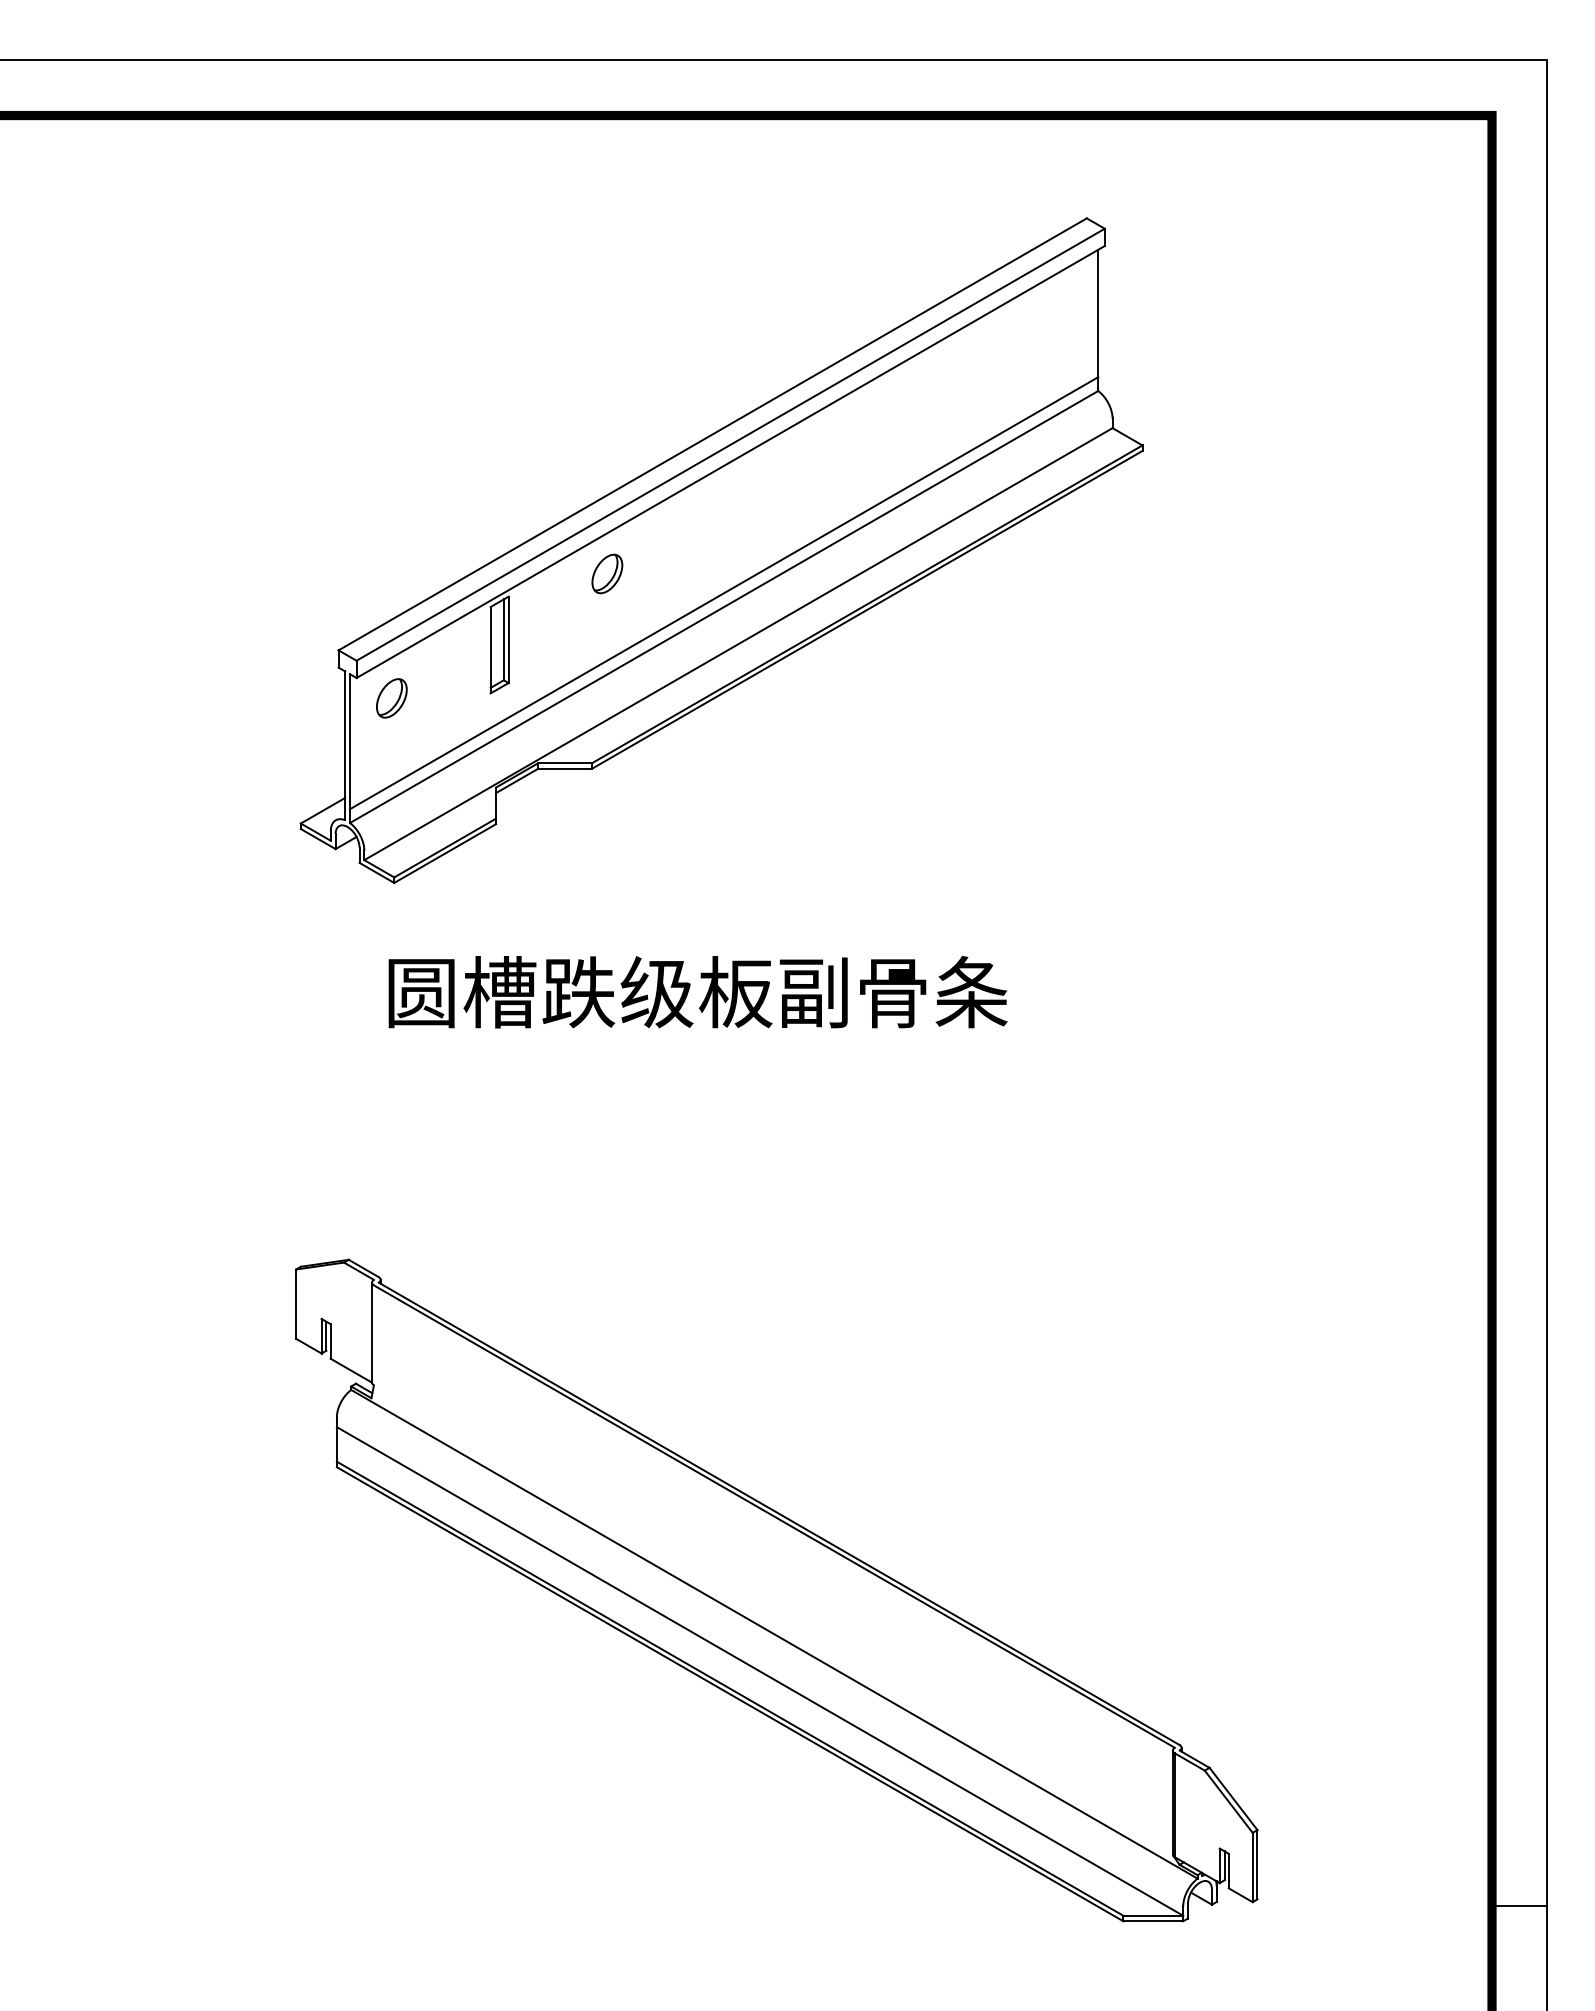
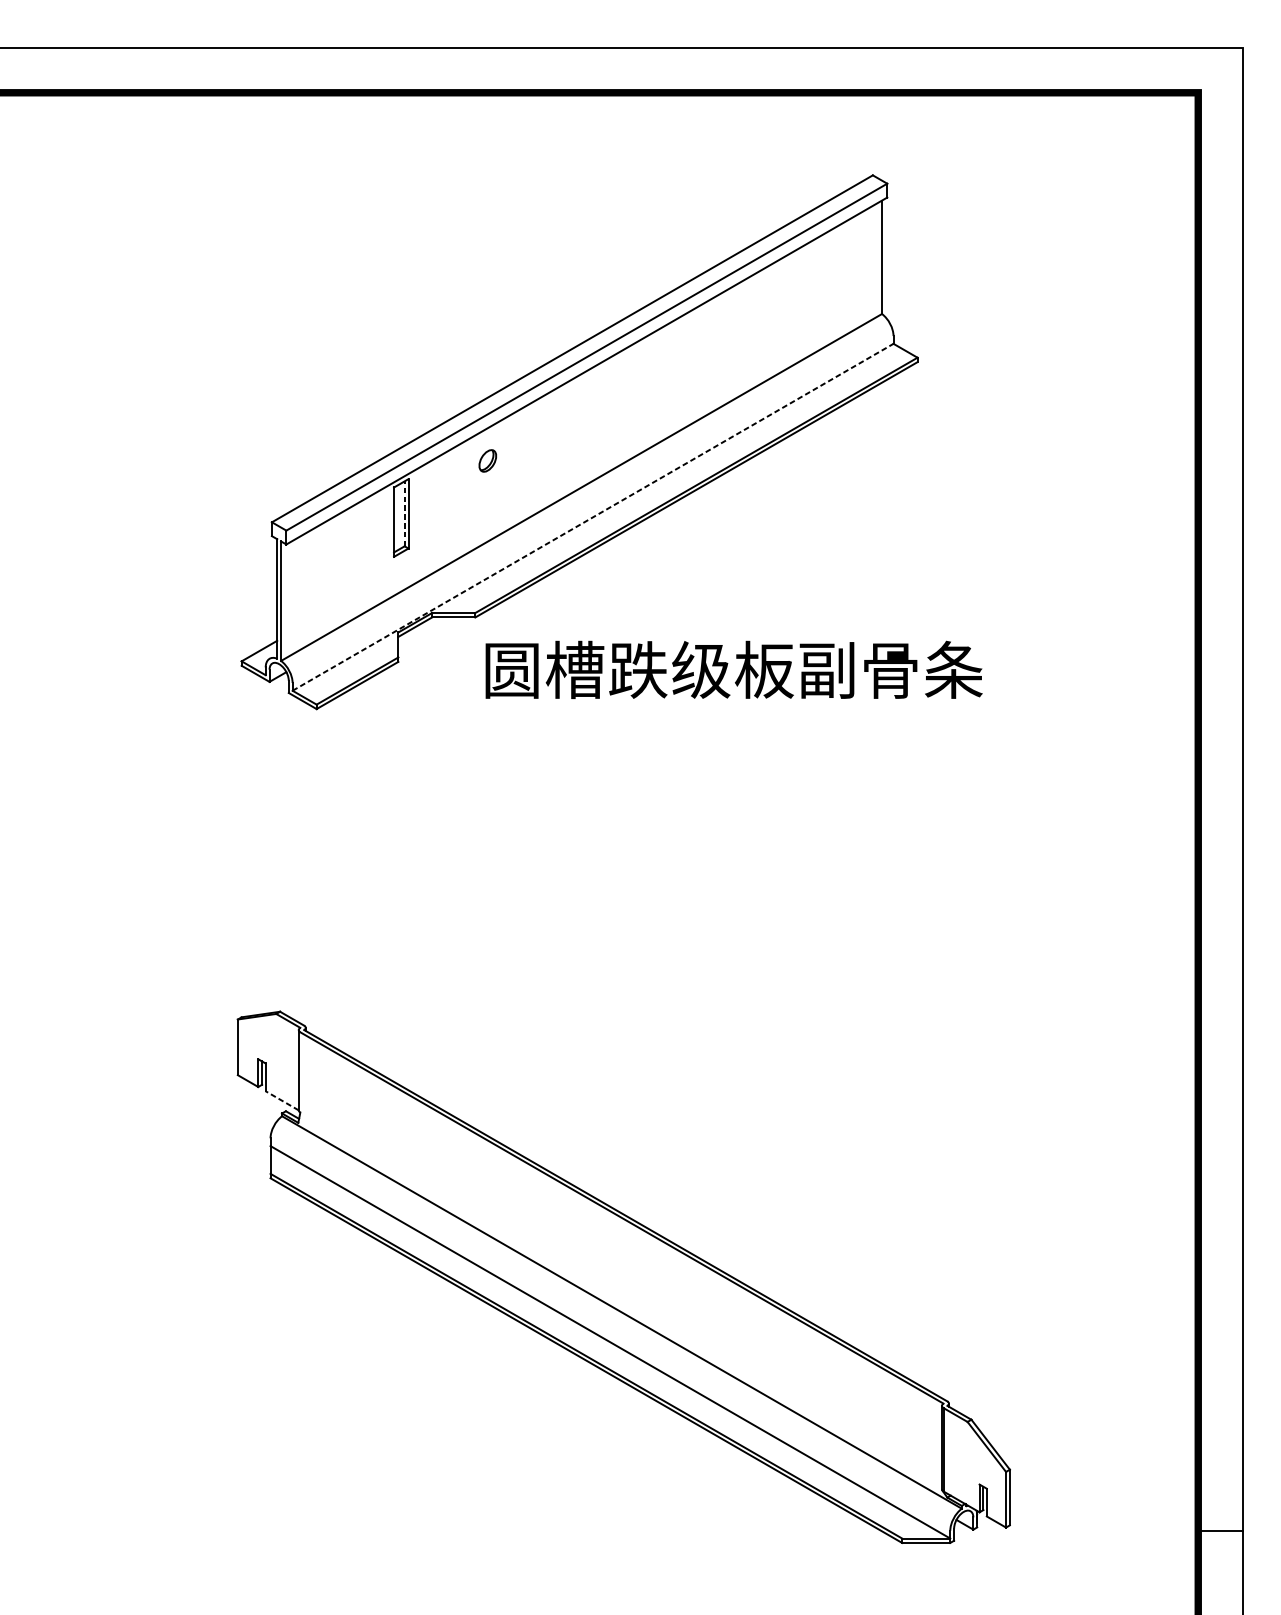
part: (607, 573) -> (487, 460), size x0.7
line: (723, 593) -> (581, 476), removed
line: (503, 639) -> (404, 513), solid -> dashed
line: (738, 644) -> (593, 517), solid -> dashed
part: (391, 698) -> (314, 560), removed
text: (697, 992) -> (733, 670), moved
line: (351, 1370) -> (282, 1100), solid -> dashed

